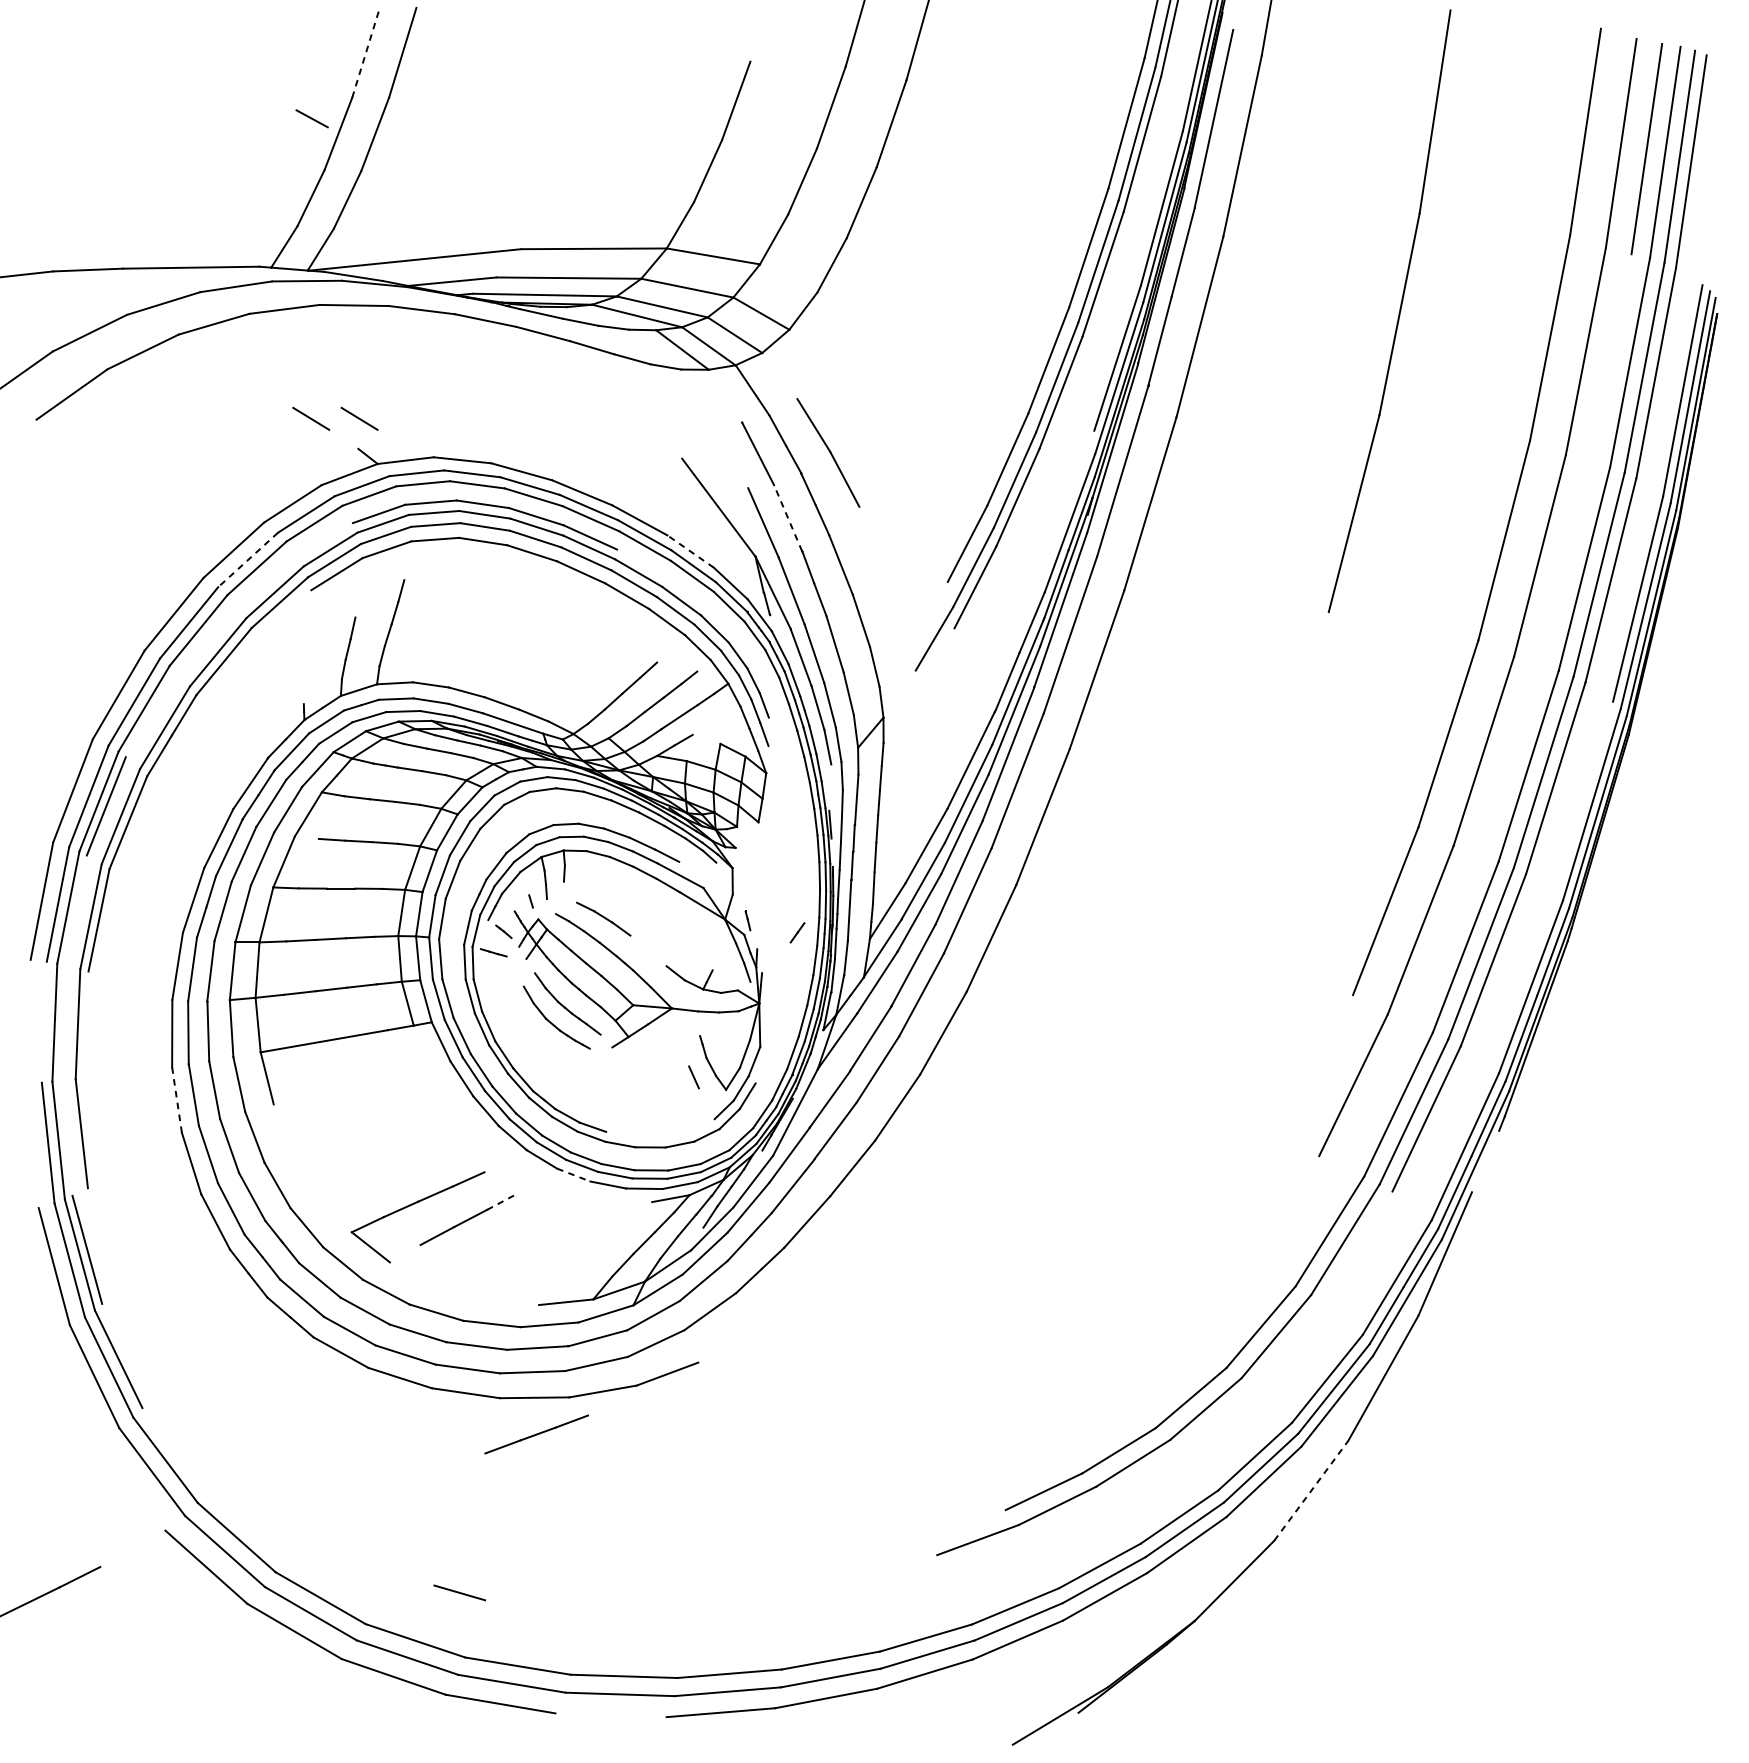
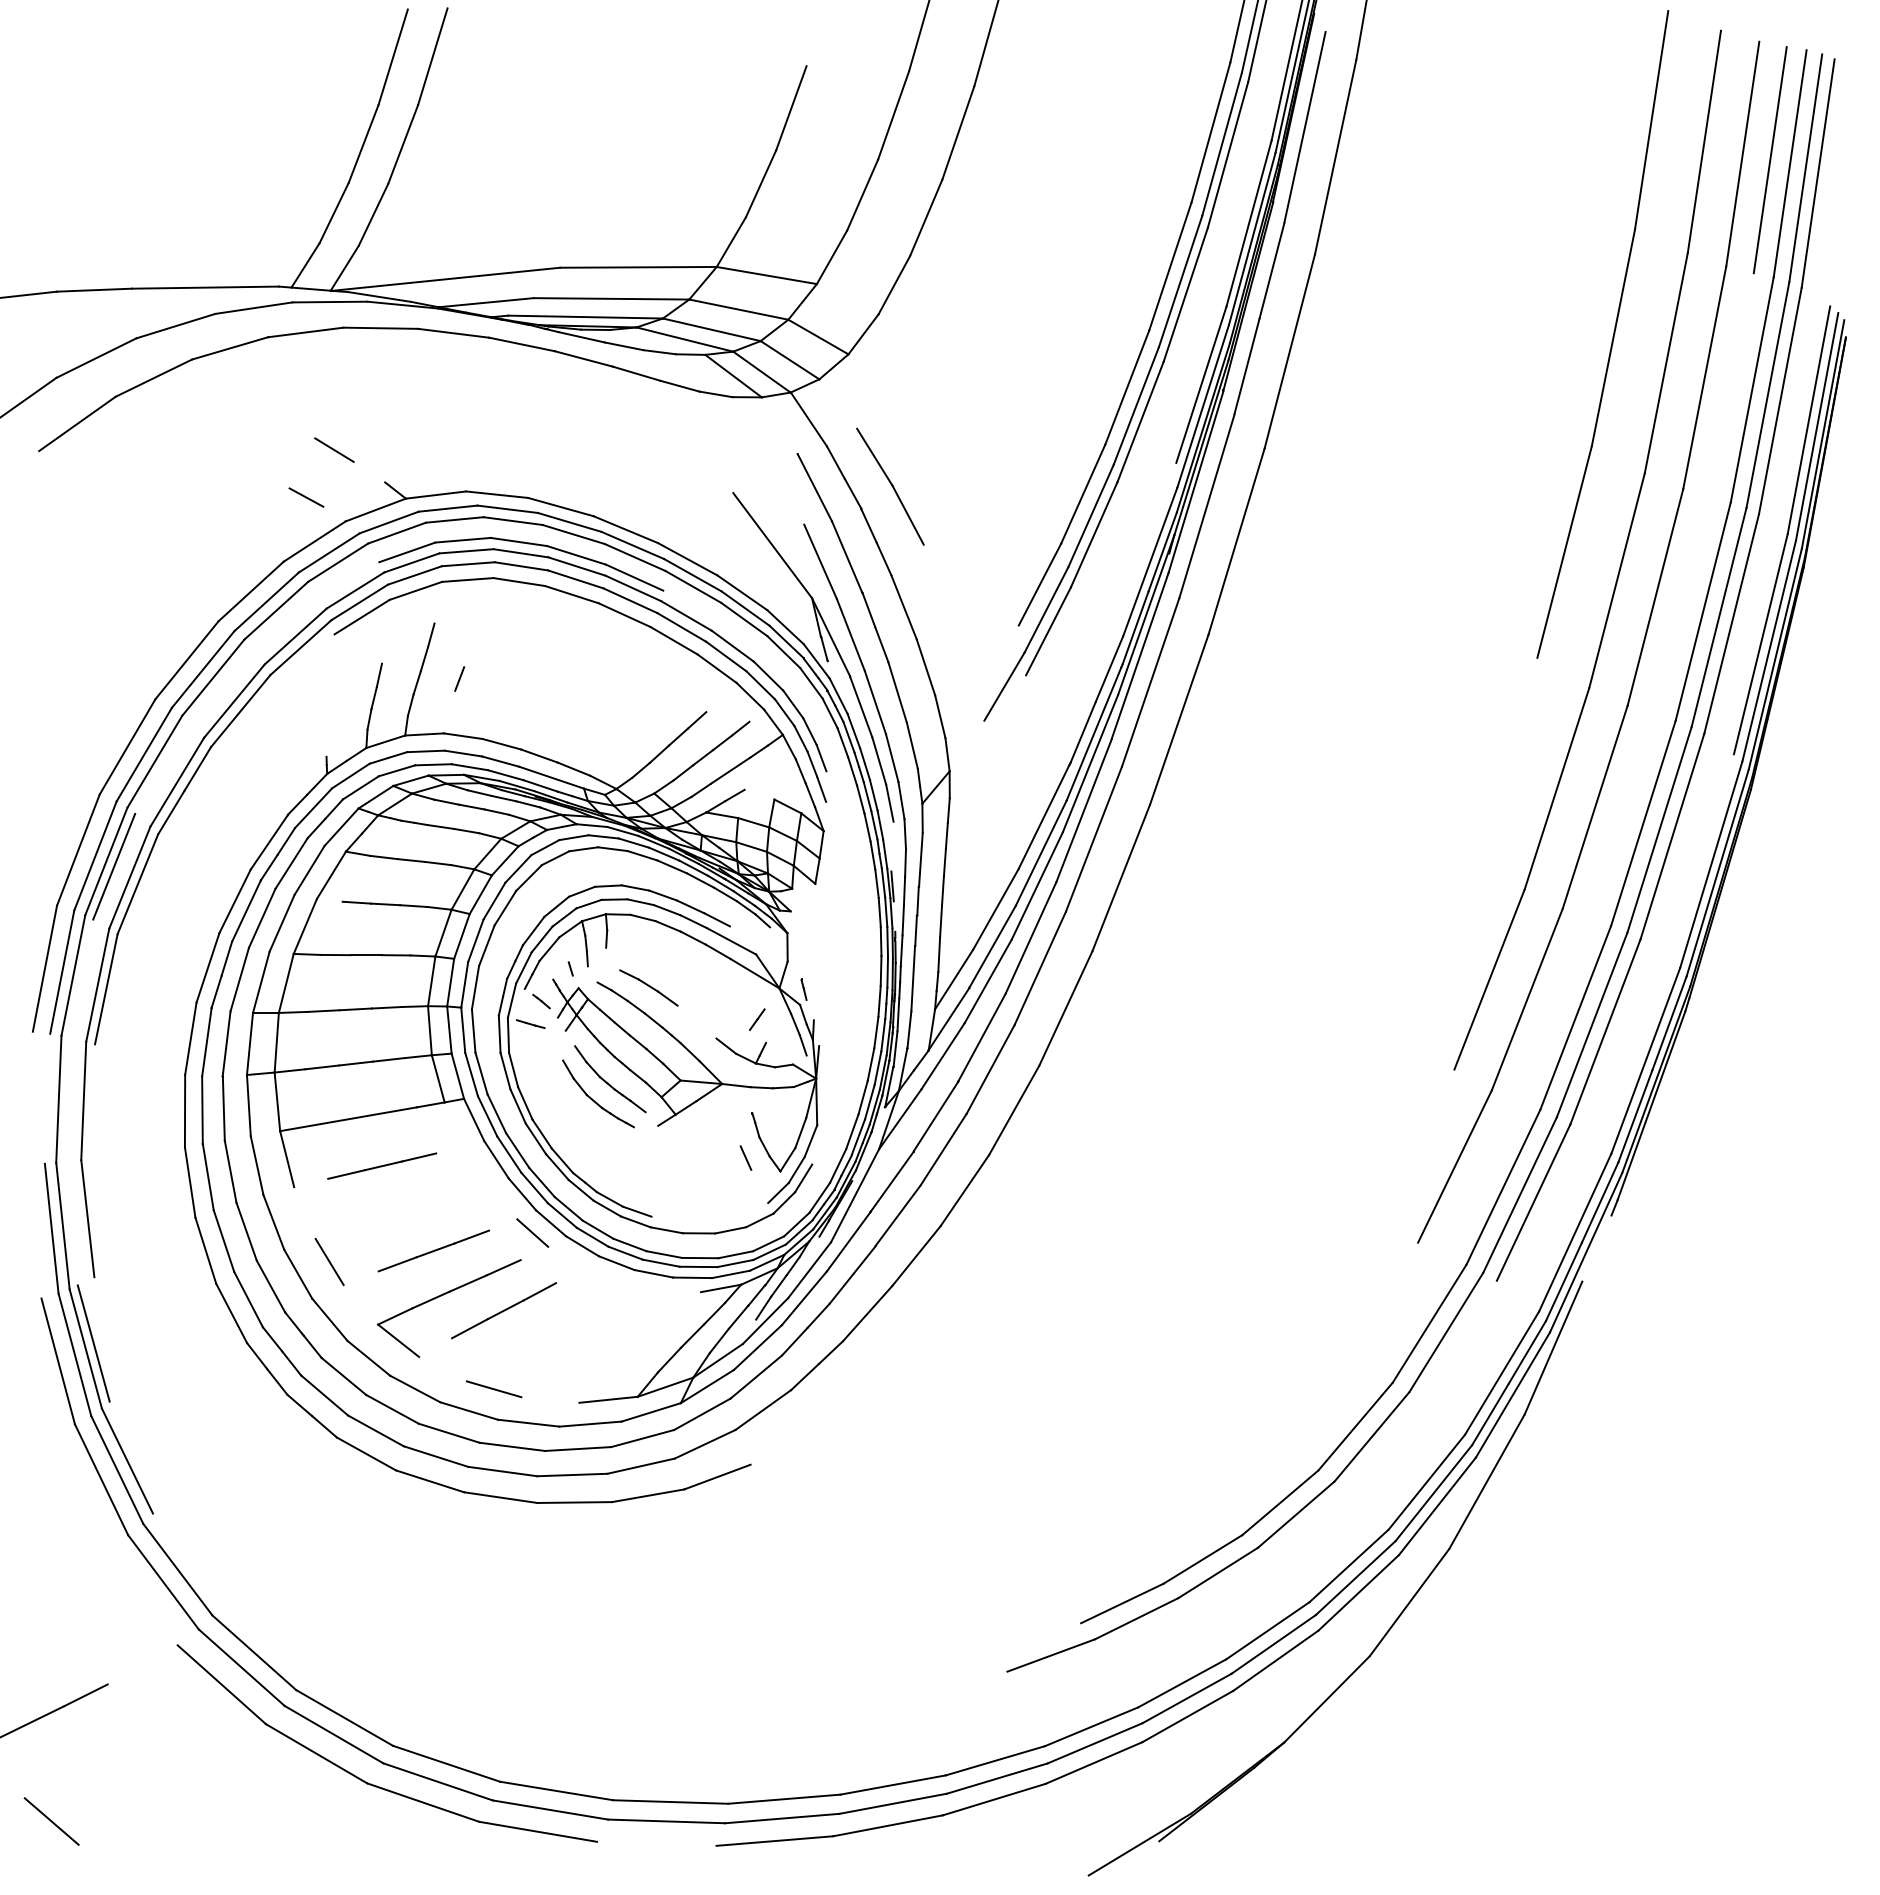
line: (366, 53) -> (393, 57), dashed -> solid
line: (312, 118) -> (306, 497), moved
part: (1398, 313) -> (1612, 336), moved
line: (359, 418) -> (386, 449), removed
line: (788, 518) -> (847, 557), dashed -> solid
line: (689, 551) -> (741, 592), dashed -> solid
line: (248, 559) -> (266, 601), dashed -> solid
line: (427, 631) -> (459, 678), added
line: (797, 932) -> (757, 1019), moved
line: (355, 1084) -> (382, 1165), added
line: (177, 1100) -> (190, 1182), dashed -> solid
line: (495, 1146) -> (532, 1232), added
line: (306, 1174) -> (329, 1262), added
line: (574, 1175) -> (617, 1263), dashed -> solid
line: (502, 1201) -> (540, 1291), dashed -> solid
line: (536, 1434) -> (433, 1250), moved
line: (1311, 1490) -> (1409, 1602), dashed -> solid
line: (459, 1593) -> (493, 1389), moved
line: (48, 1694) -> (51, 1821), added

